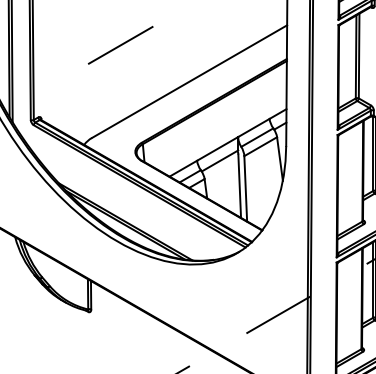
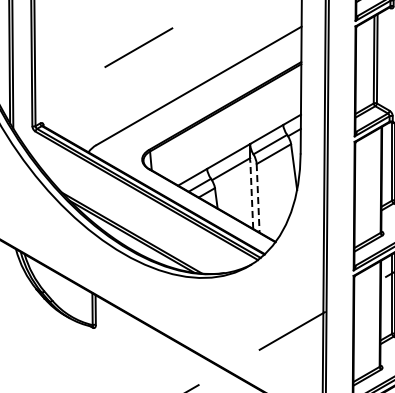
line: (120, 45) -> (138, 47), moved
line: (239, 186) -> (251, 195), solid -> dashed
line: (246, 188) -> (258, 198), solid -> dashed

